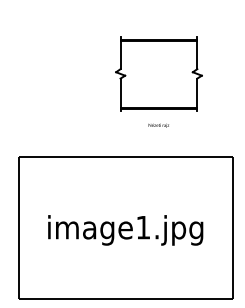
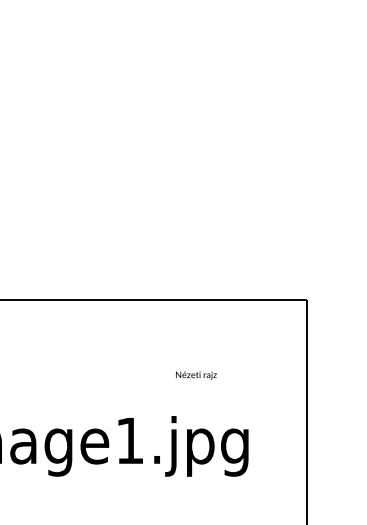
part: (158, 73) -> (159, 135), removed
text: (158, 125) -> (195, 375), moved

